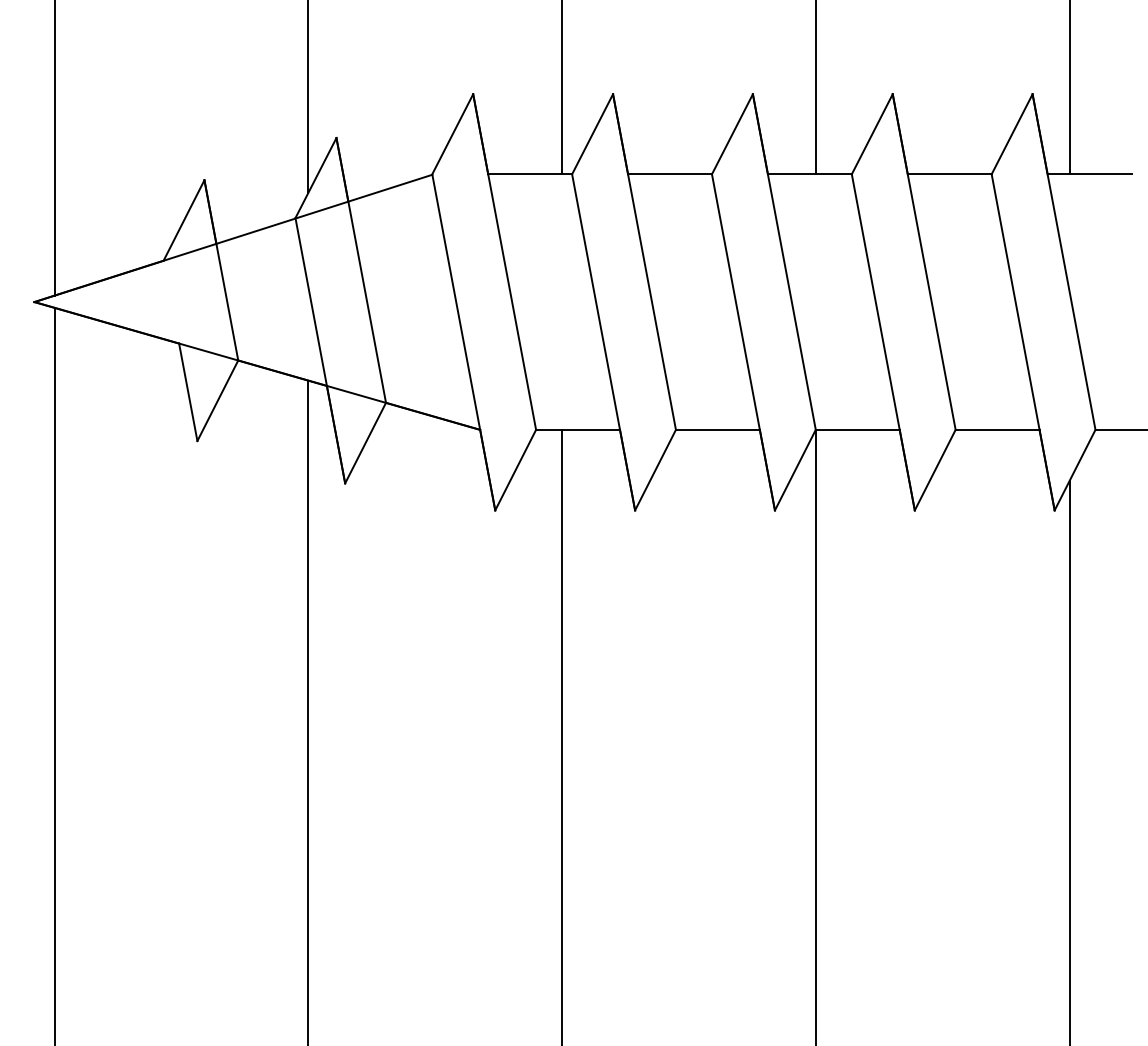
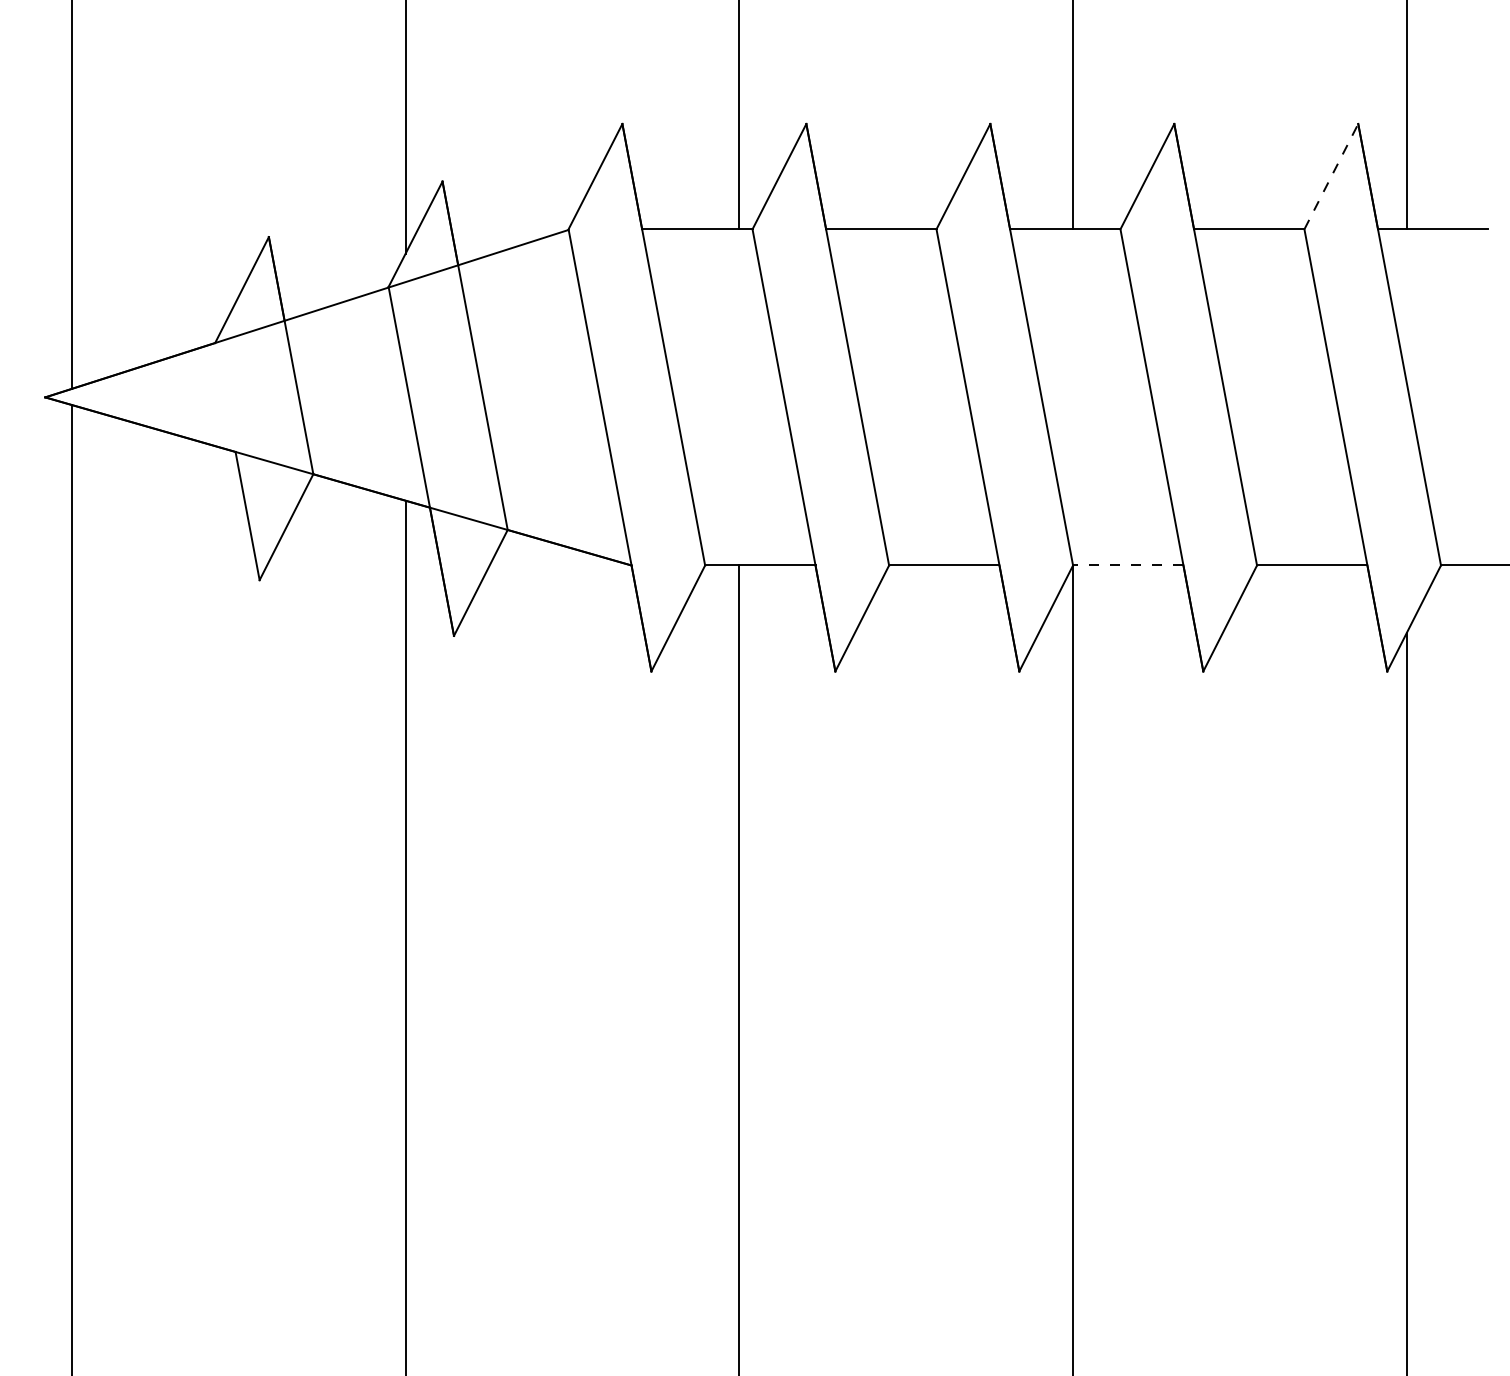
line: (1012, 134) -> (1331, 176), solid -> dashed
line: (857, 429) -> (1127, 565), solid -> dashed

